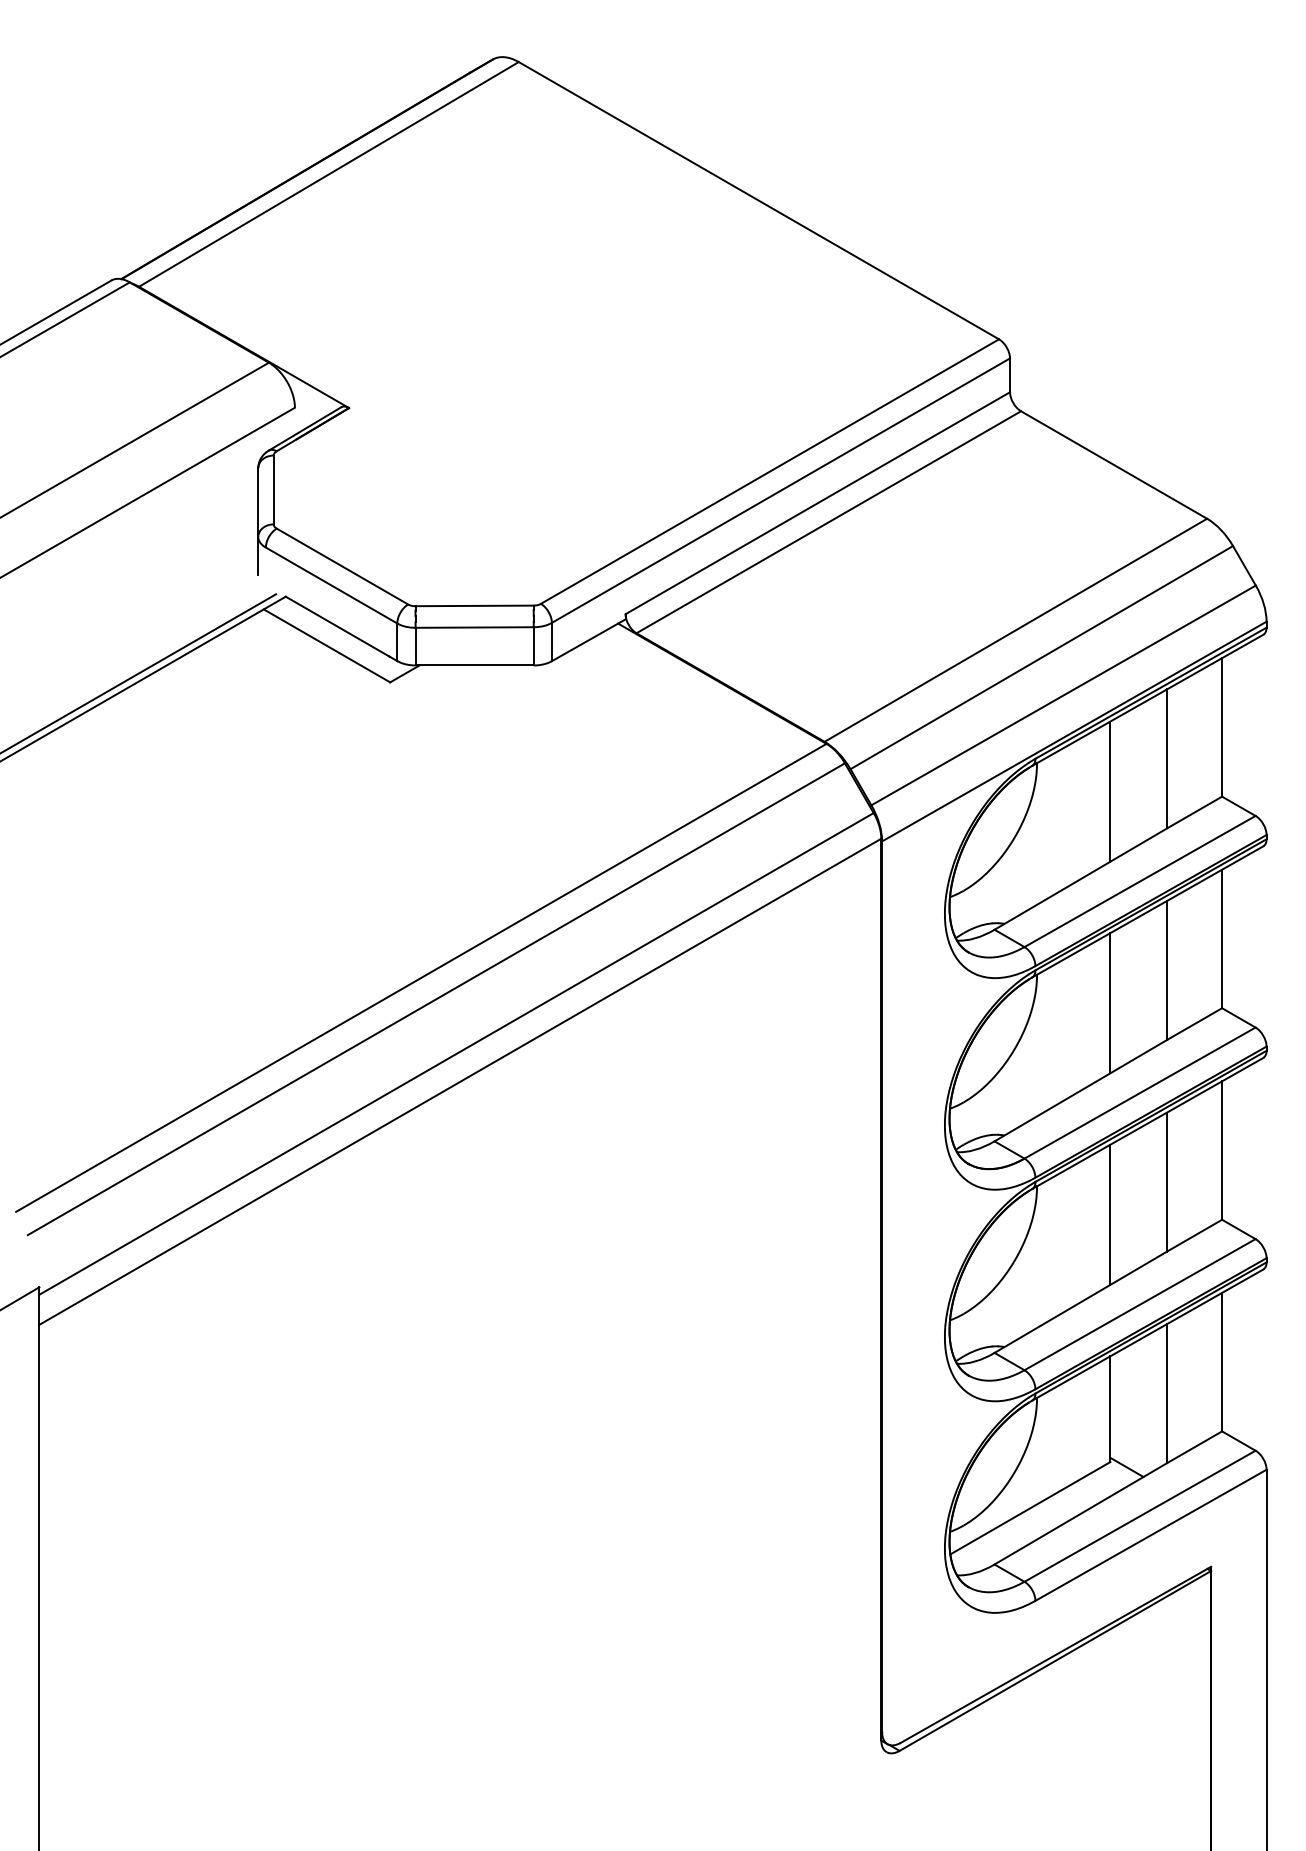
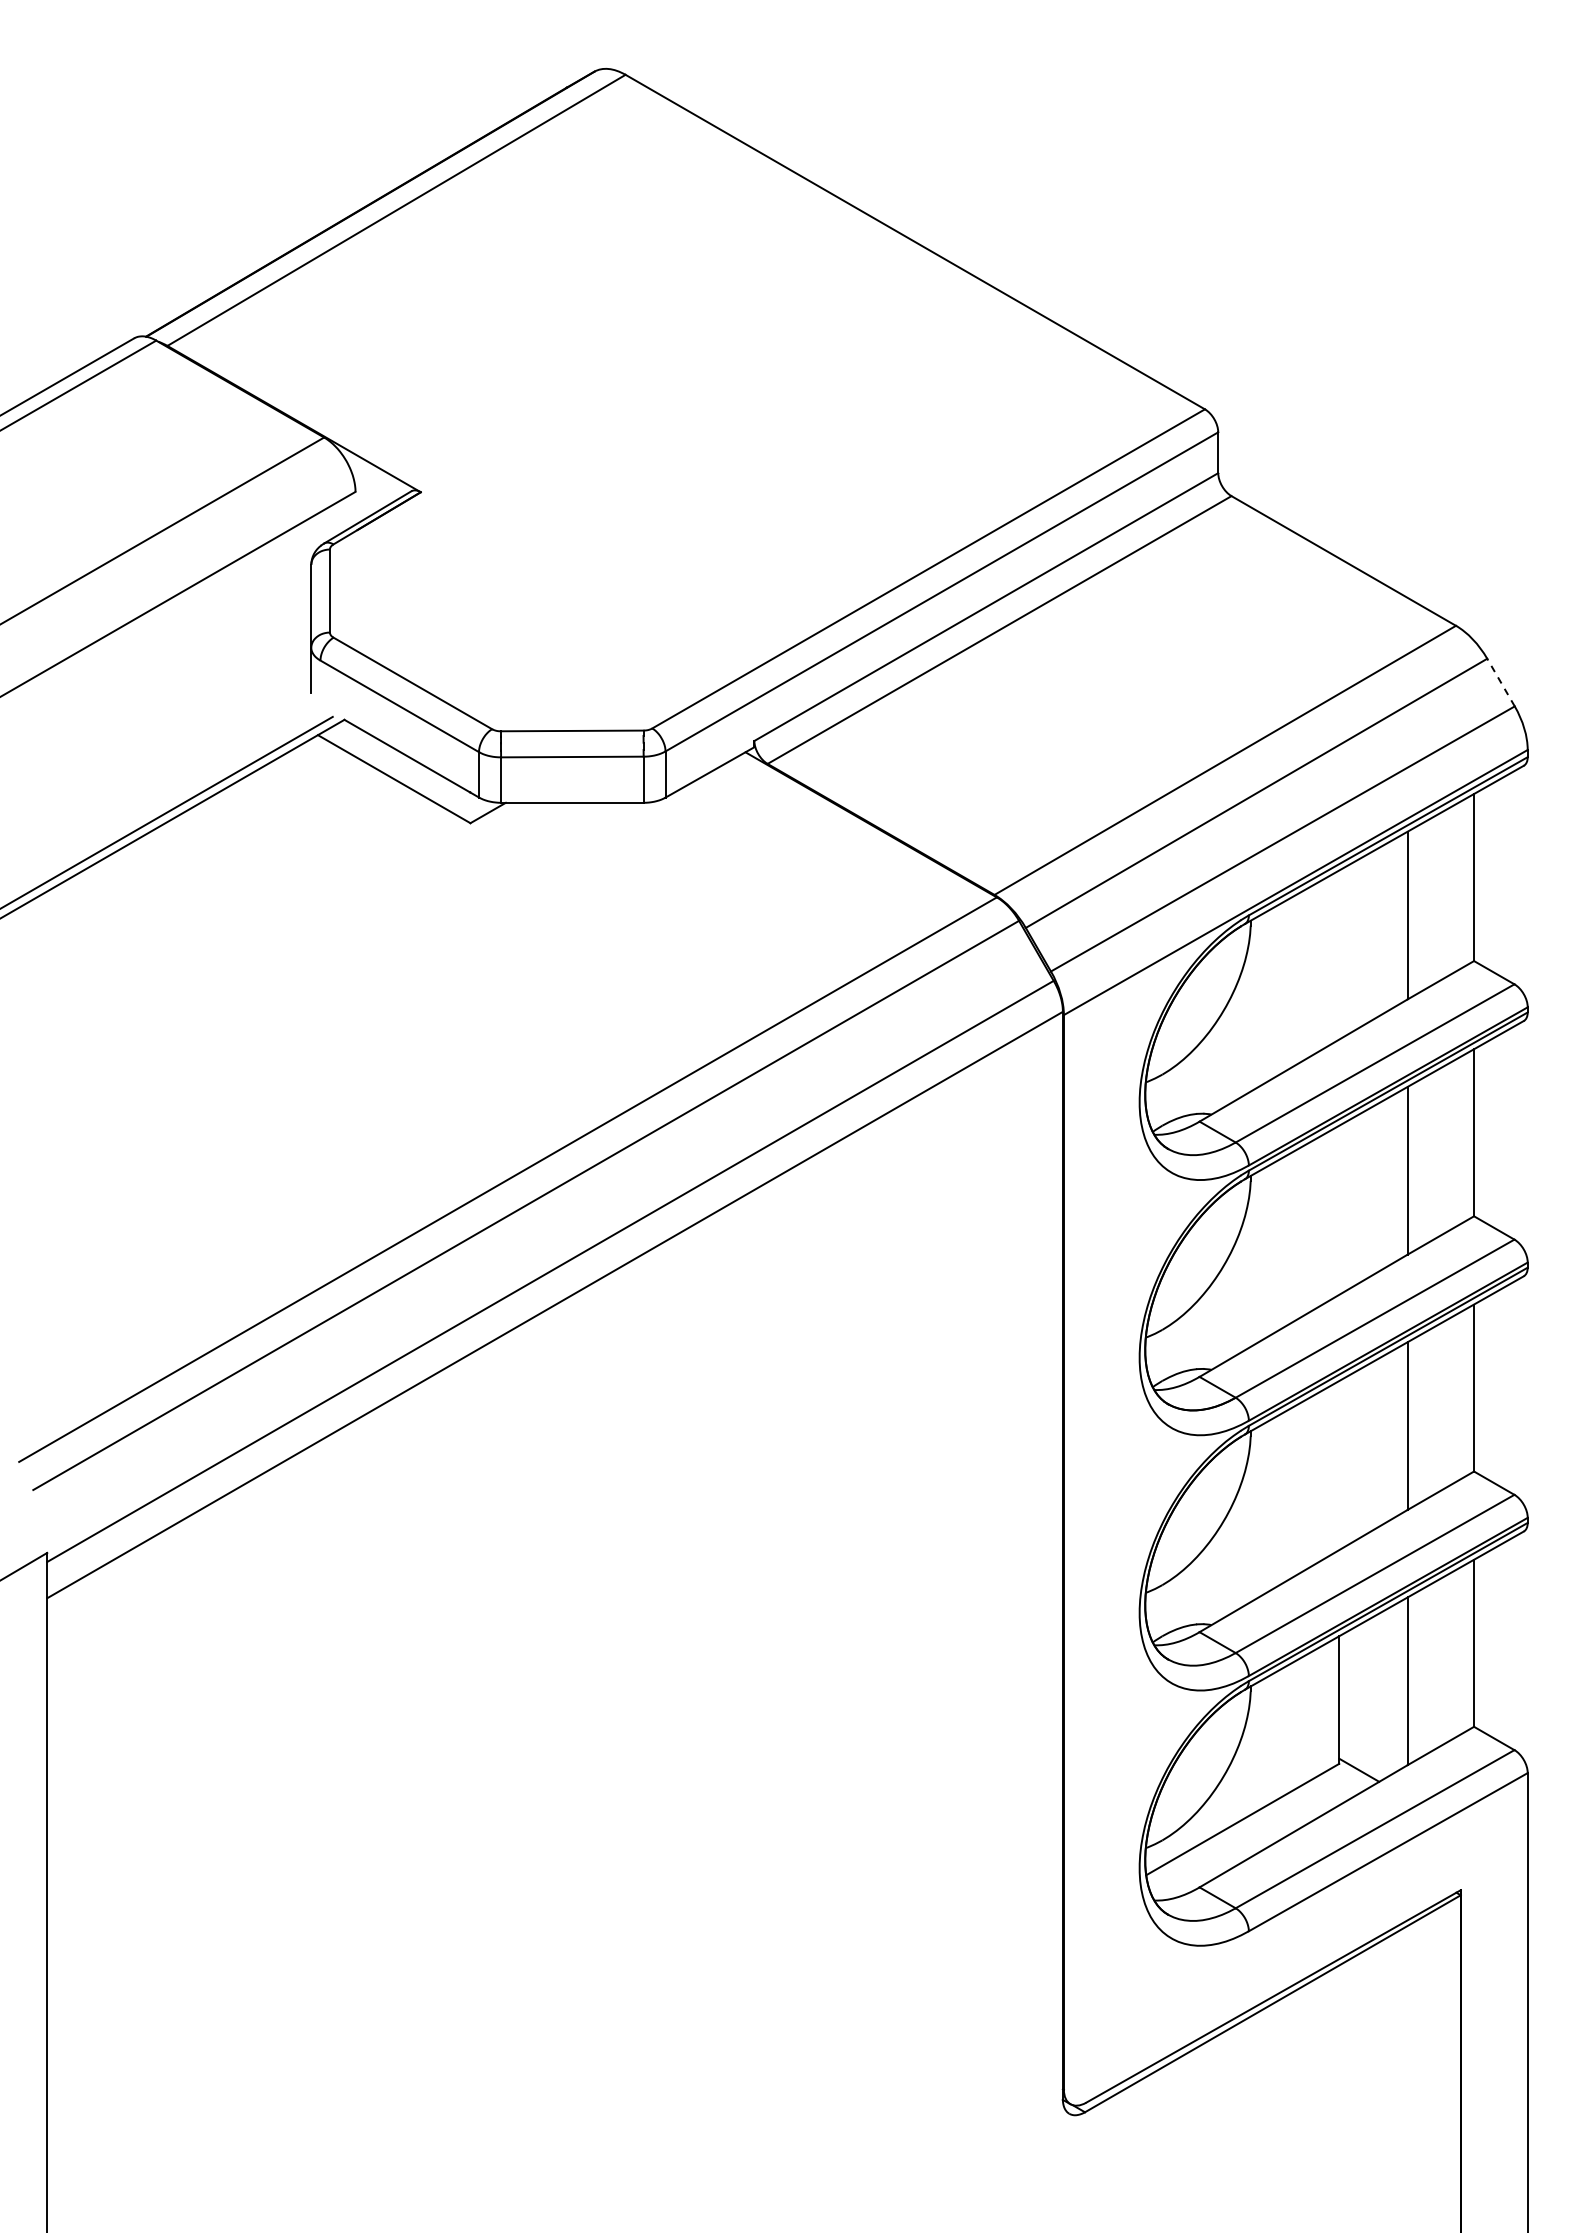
line: (1244, 565) -> (1501, 682), solid -> dashed
line: (1110, 791) -> (1339, 954), removed
line: (1110, 1002) -> (1339, 1209), removed
line: (1110, 1214) -> (1339, 1465), removed

